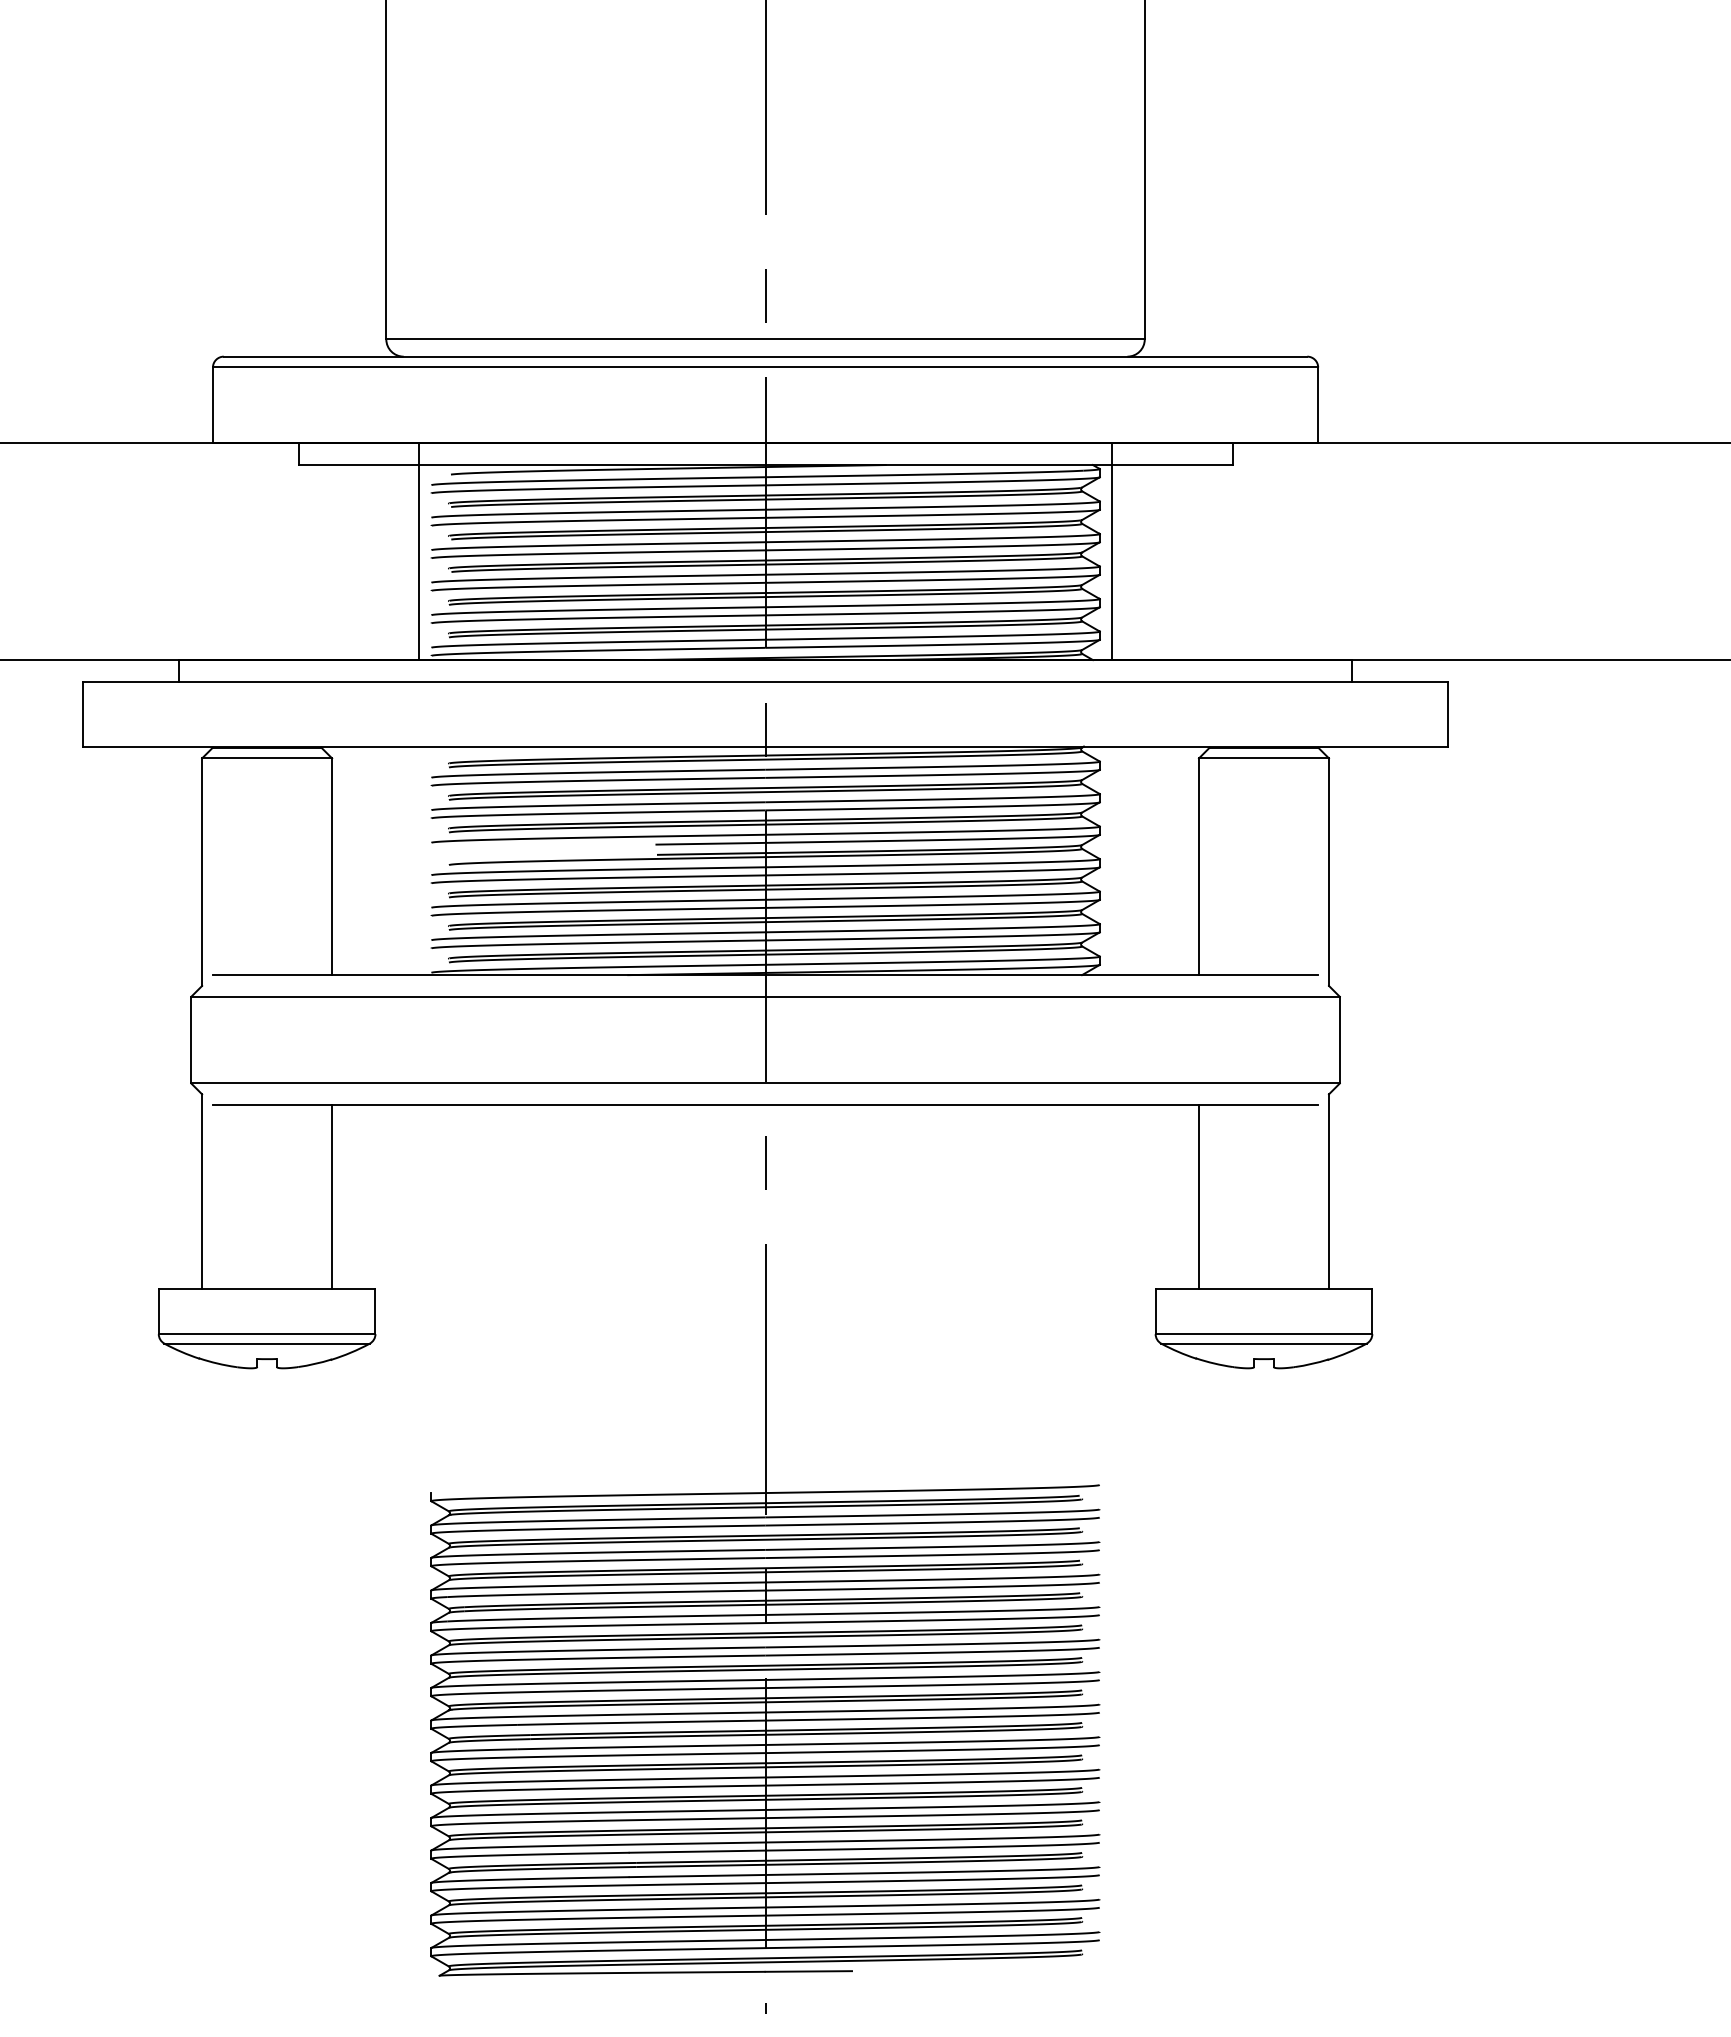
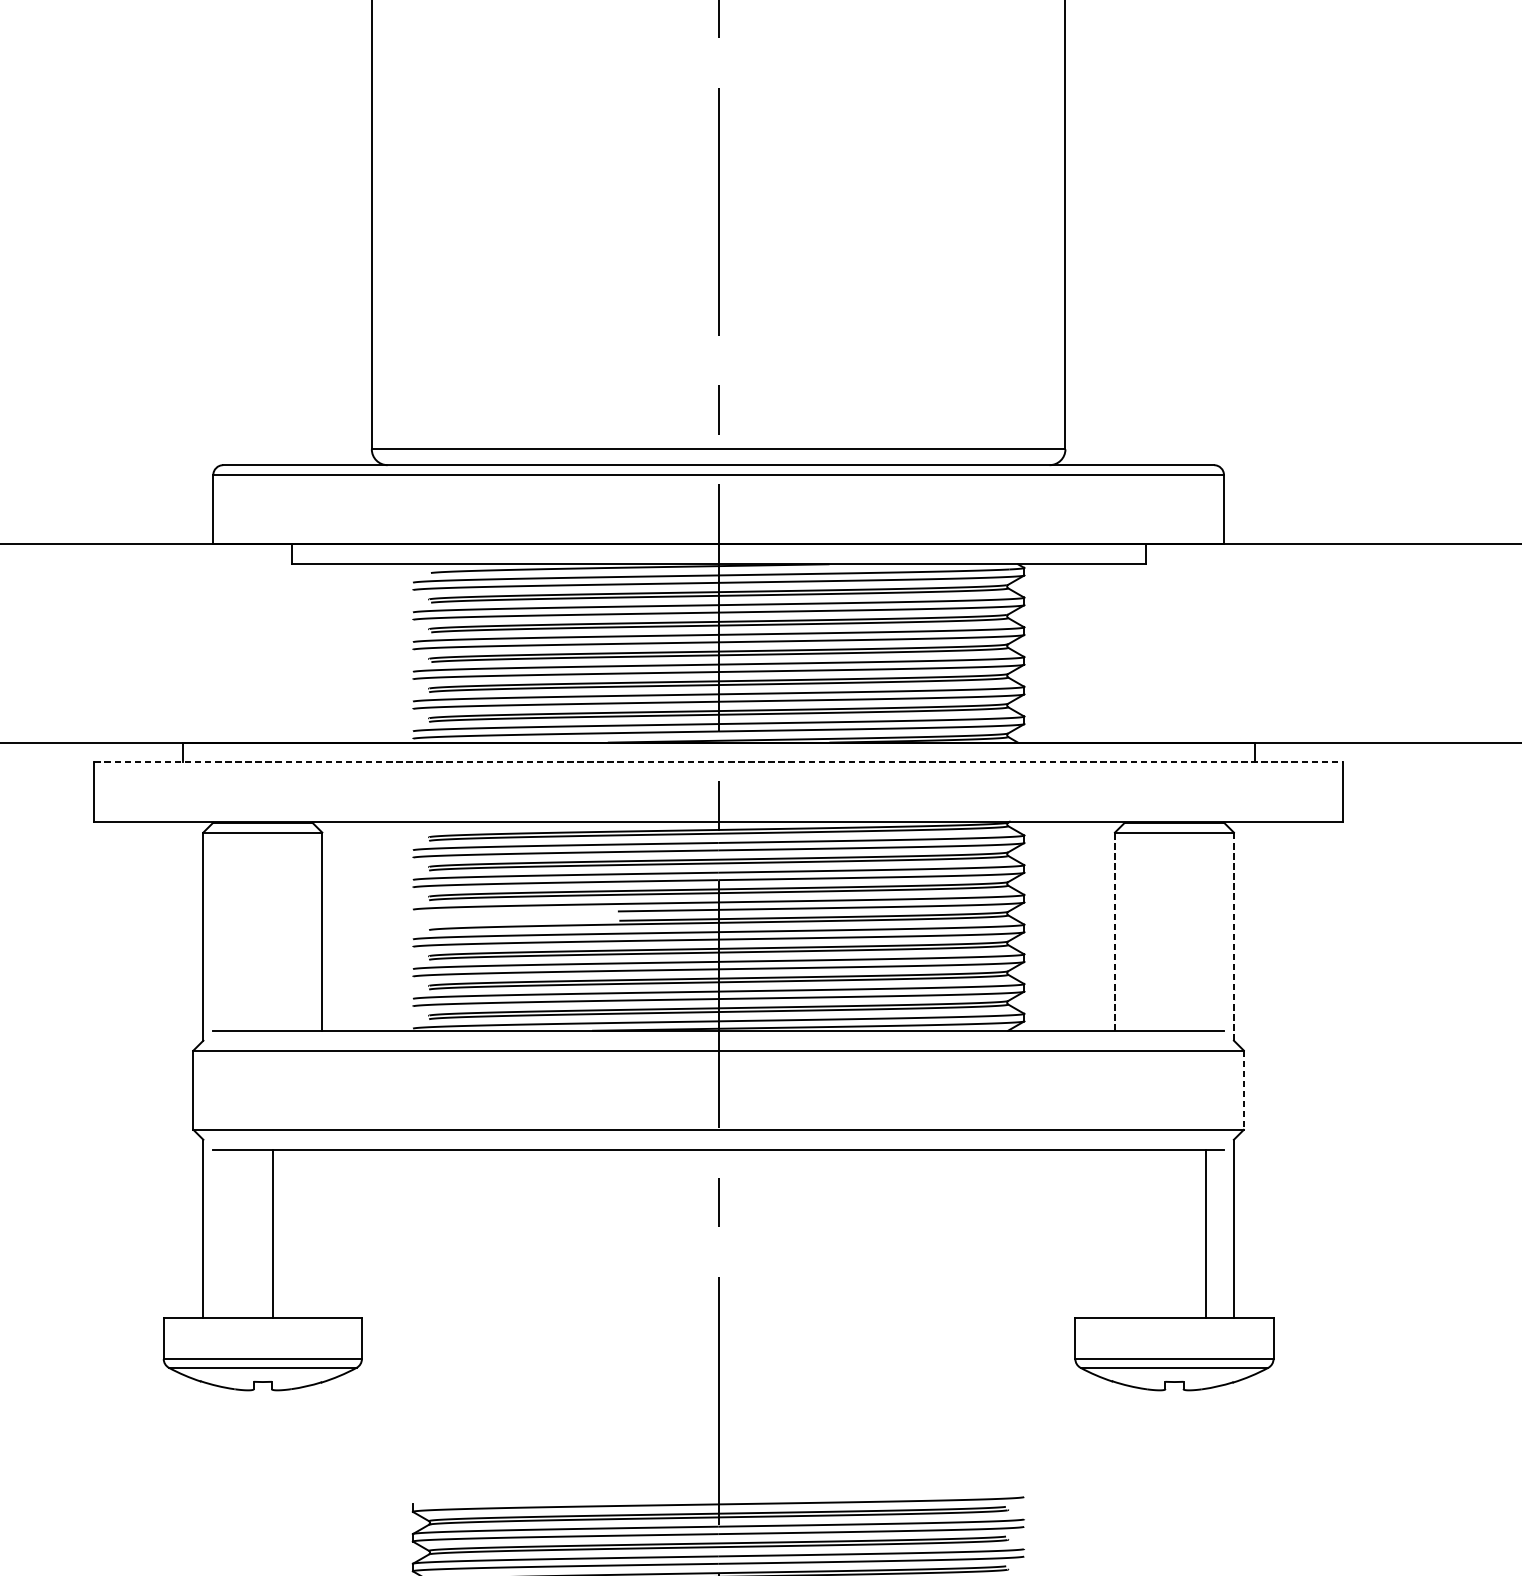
line: (418, 551) -> (401, 643), removed
line: (1112, 551) -> (1035, 643), removed
line: (765, 681) -> (718, 762), solid -> dashed
line: (1198, 866) -> (1114, 931), solid -> dashed
line: (1329, 872) -> (1234, 936), solid -> dashed
line: (1339, 1040) -> (1243, 1090), solid -> dashed
line: (332, 1197) -> (273, 1234), moved
line: (1198, 1197) -> (1206, 1234), moved

